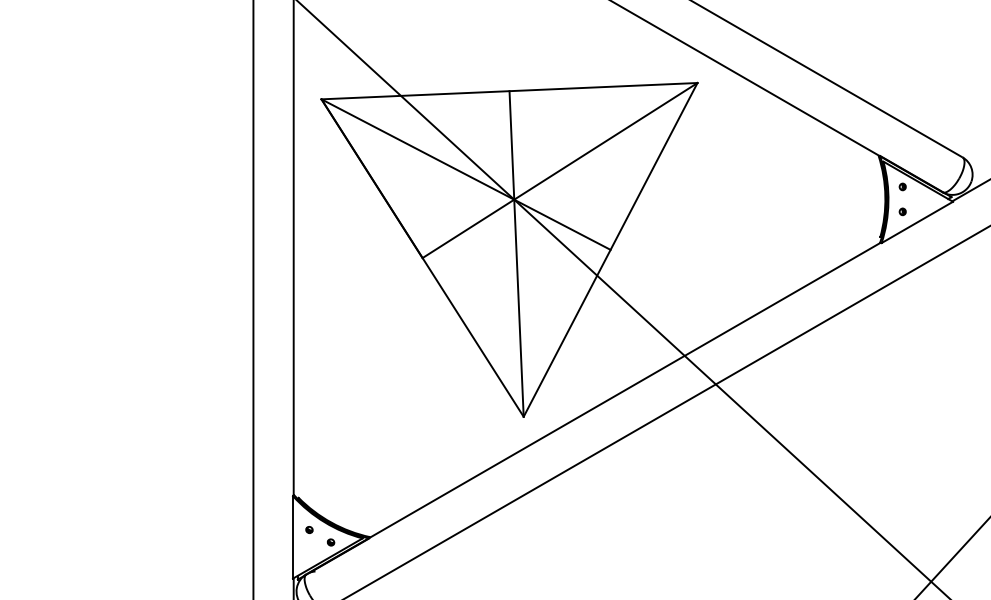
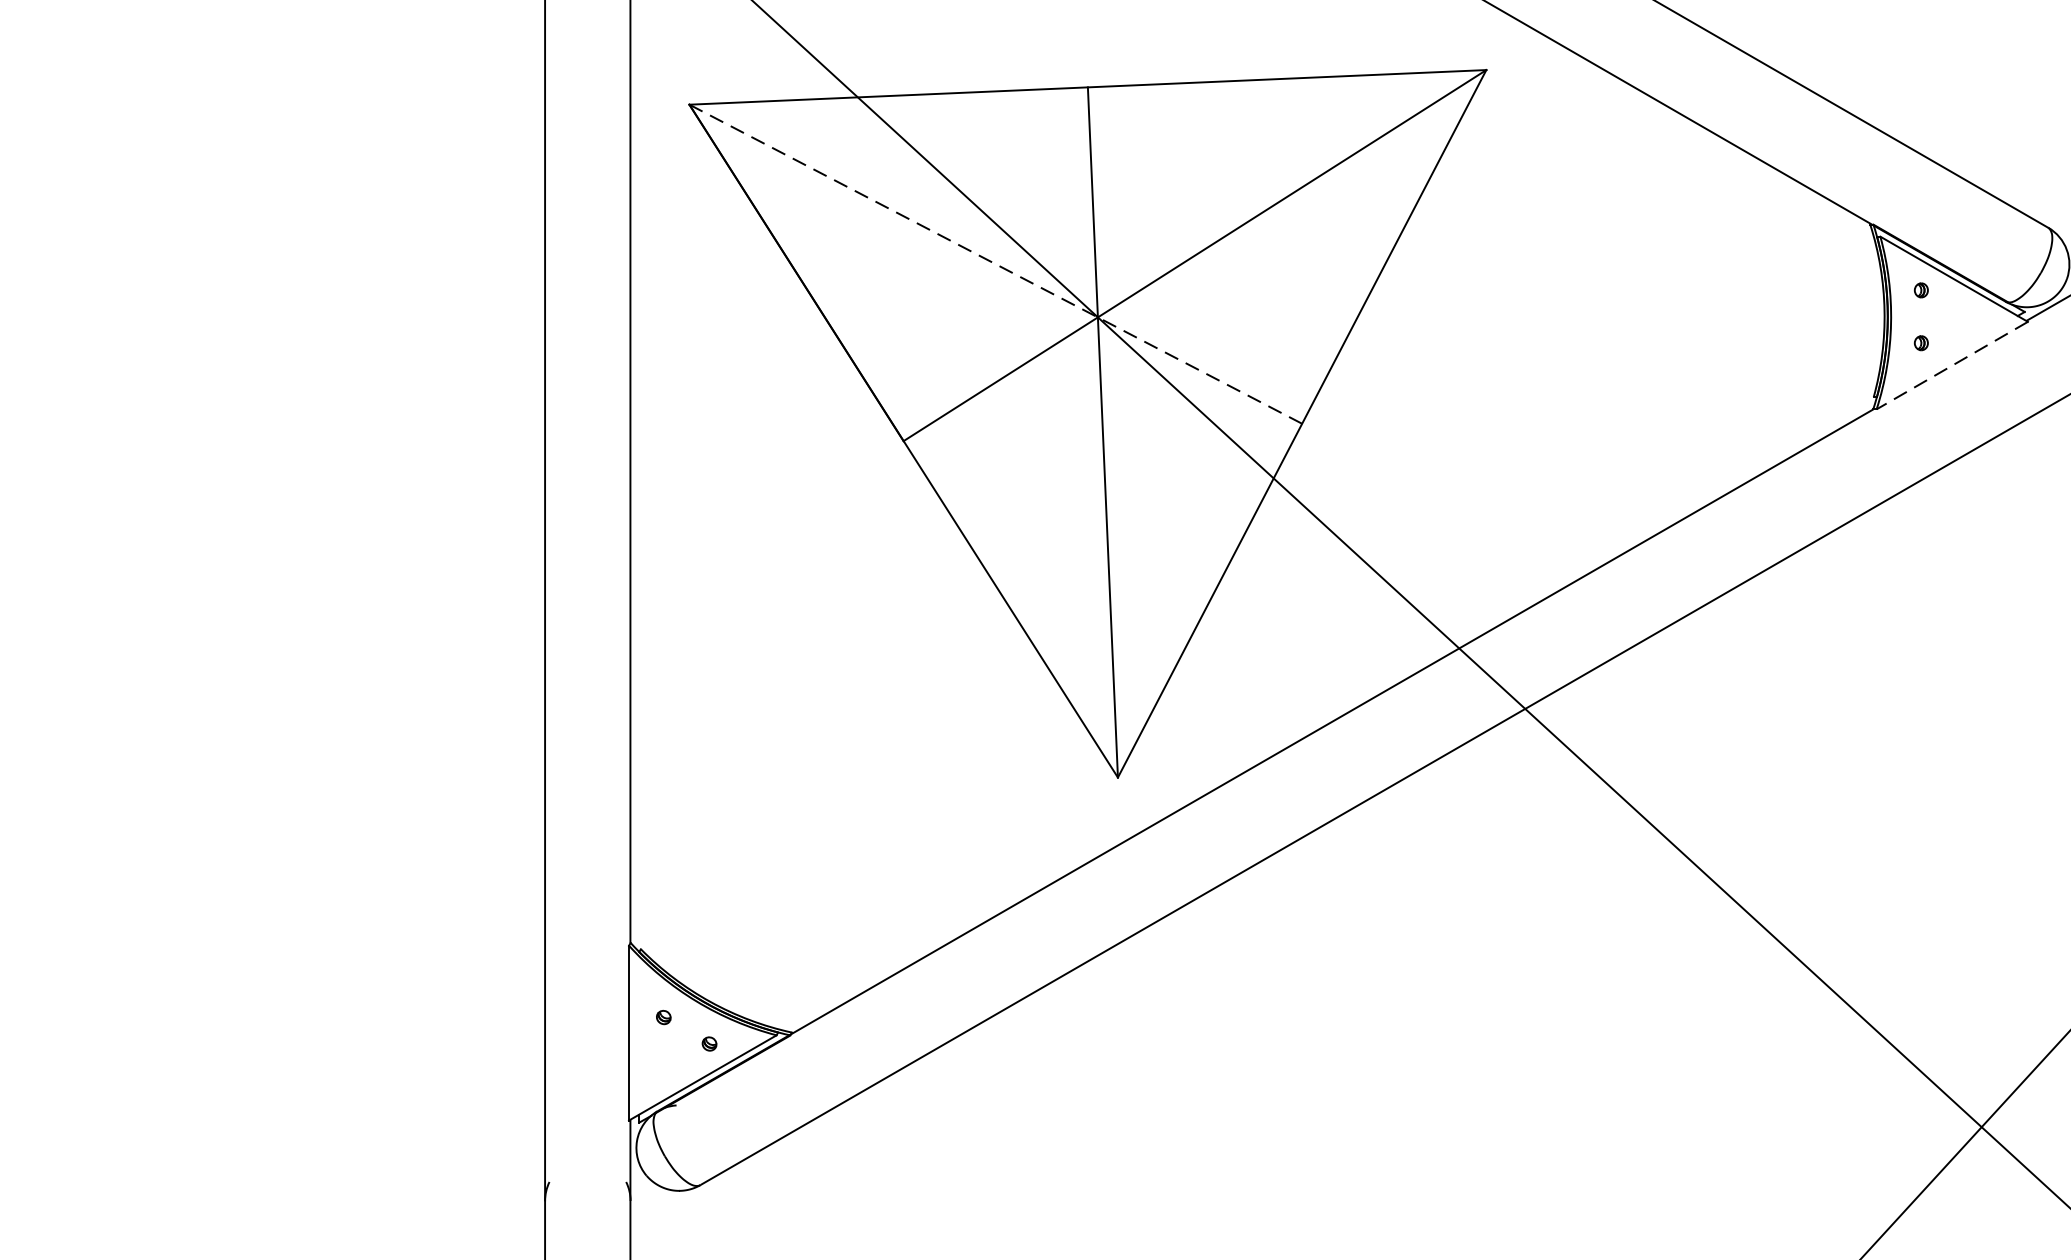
line: (466, 174) -> (996, 263), solid -> dashed
line: (916, 222) -> (1950, 365), solid -> dashed

